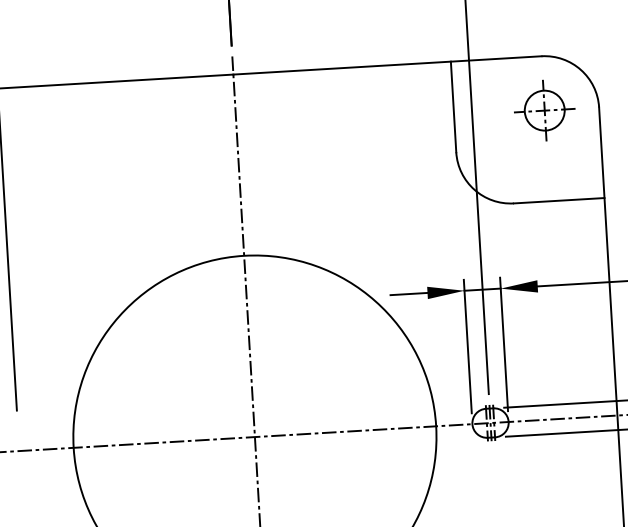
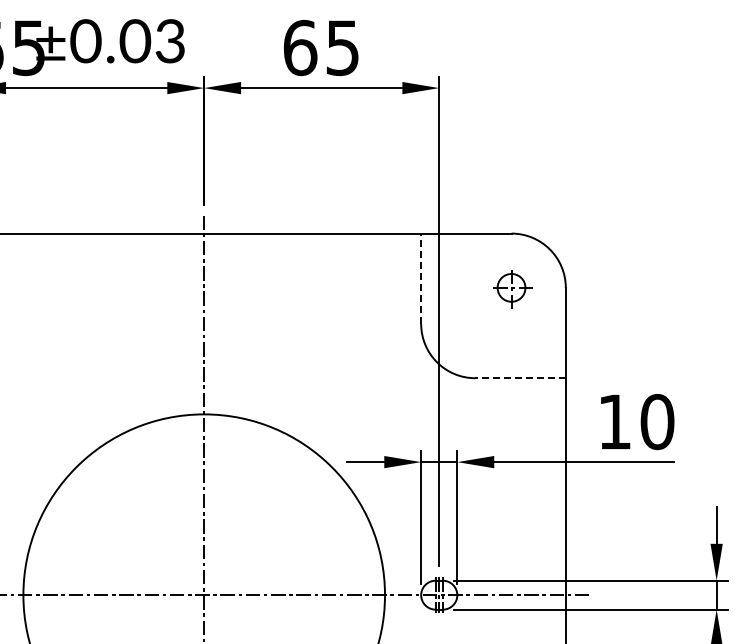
line: (453, 106) -> (421, 278), solid -> dashed
part: (544, 110) -> (511, 287), size x0.7
line: (559, 201) -> (520, 378), solid -> dashed

